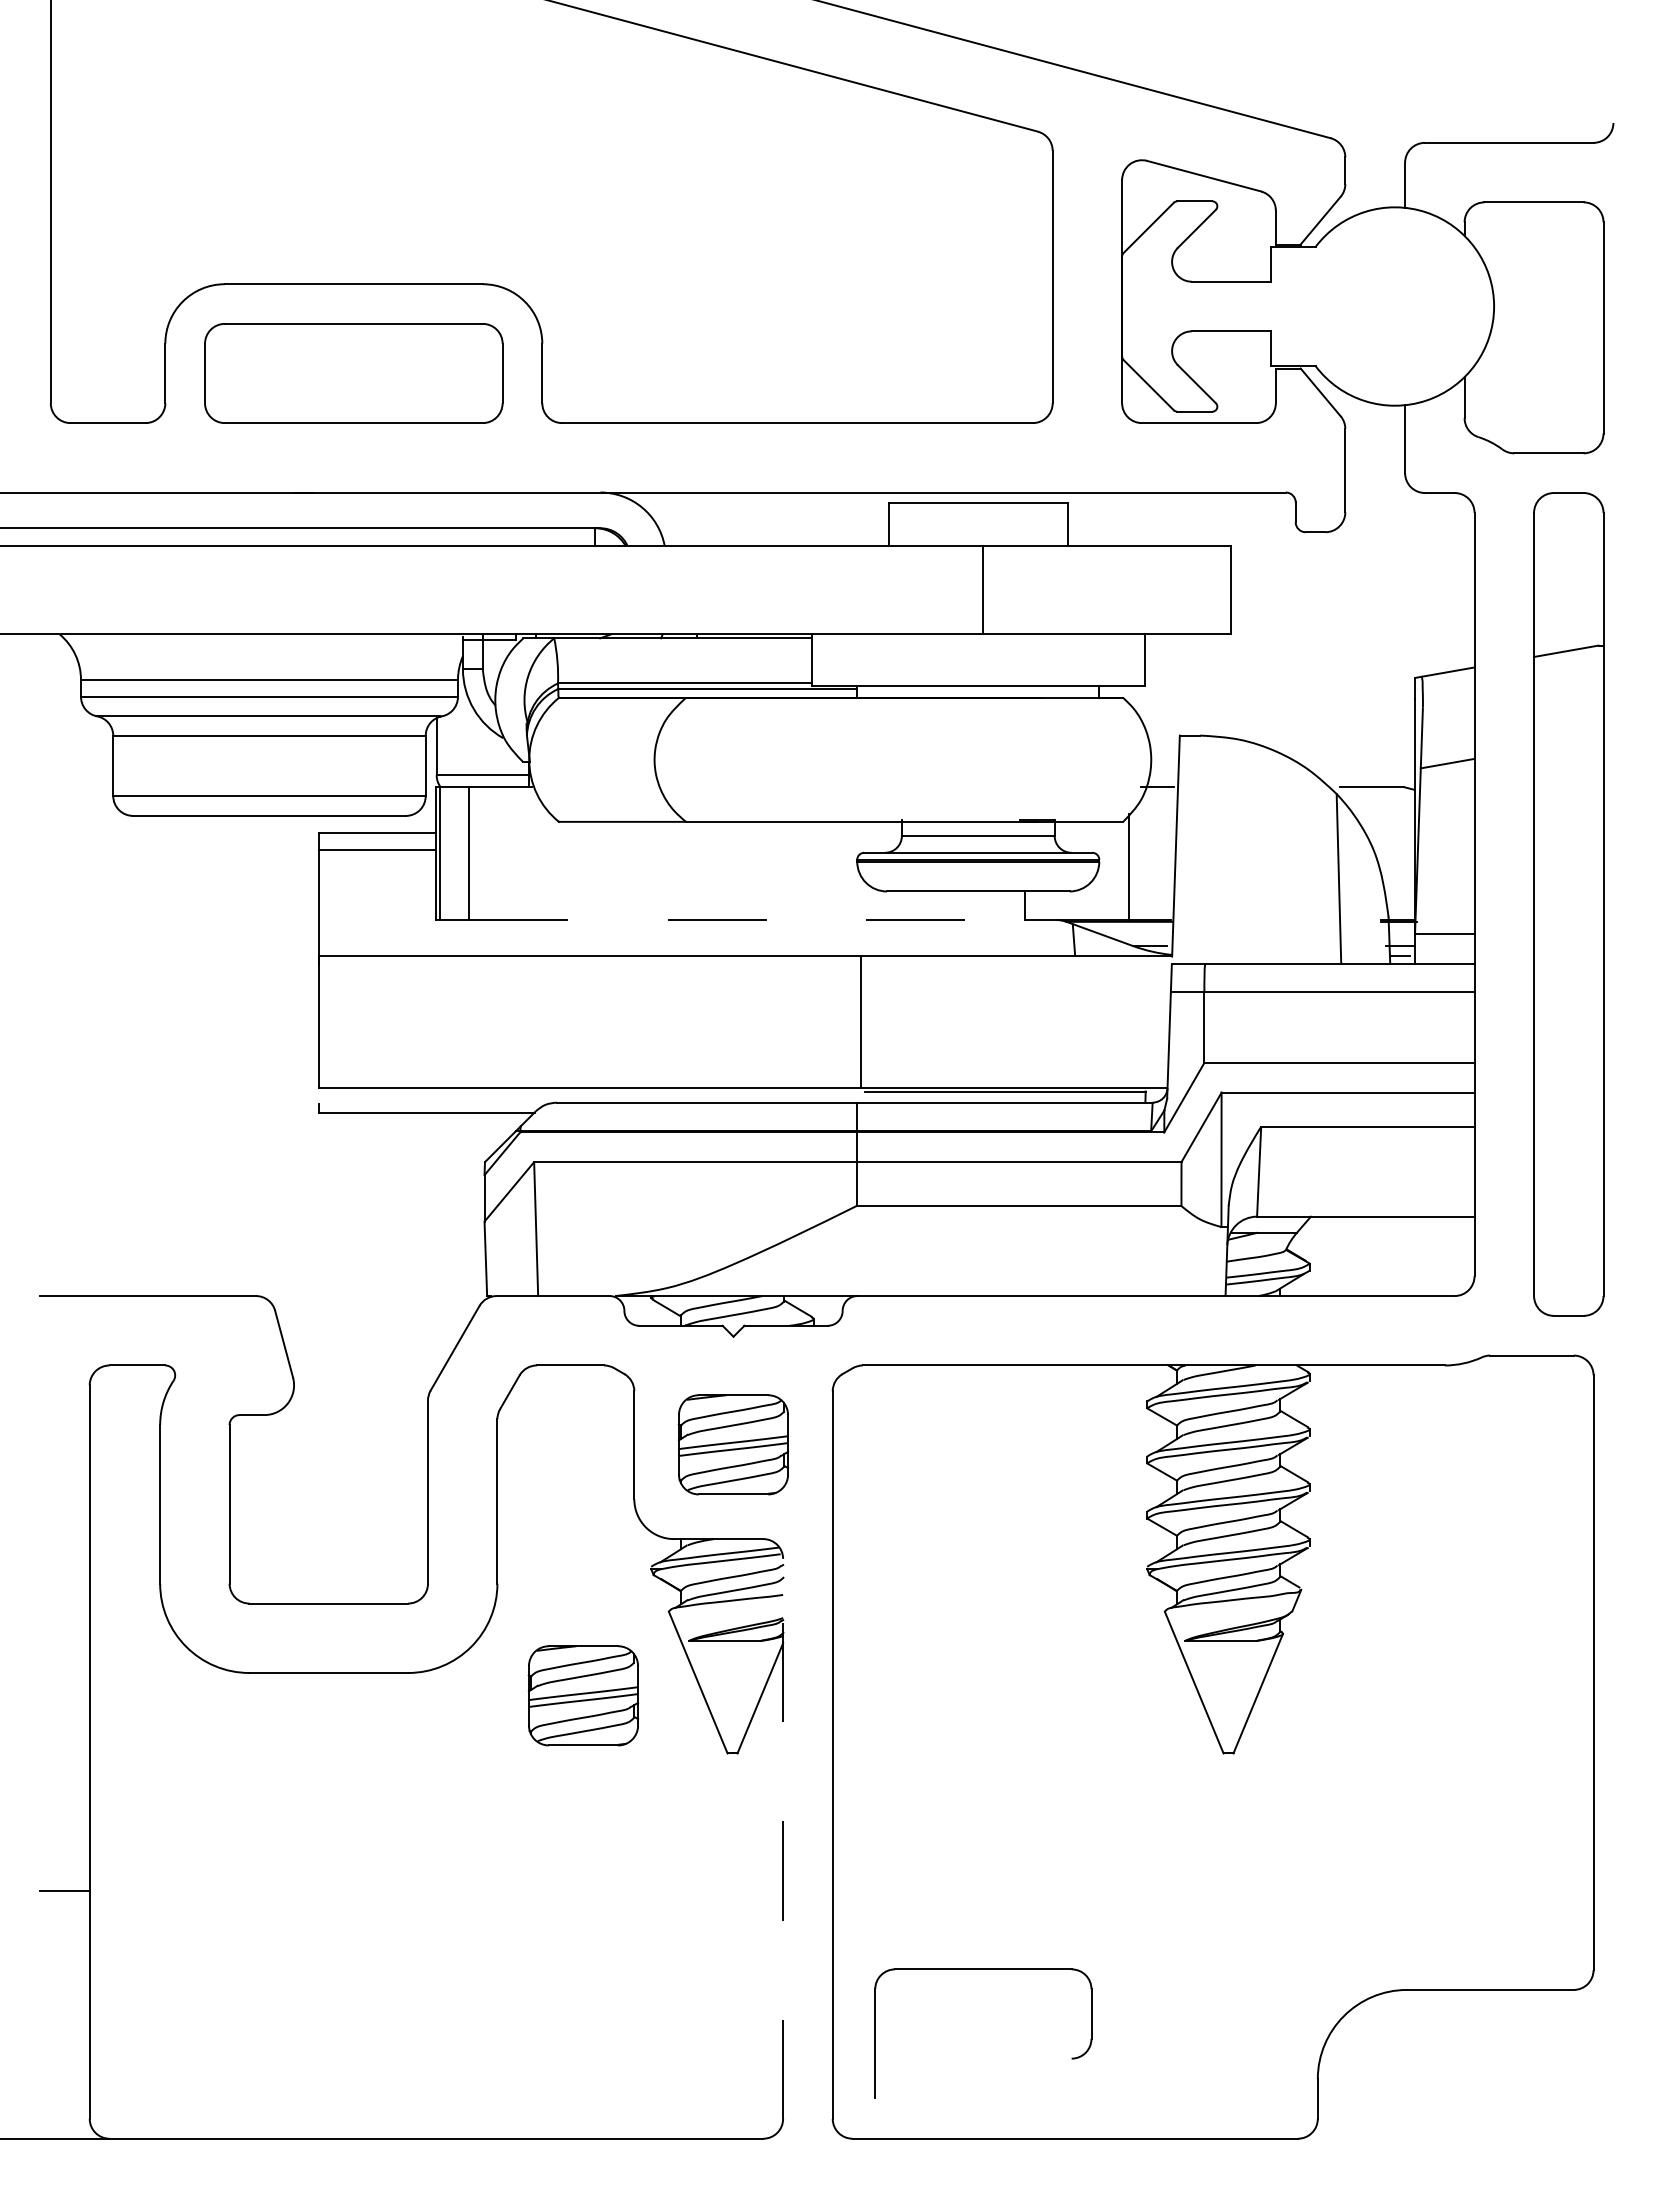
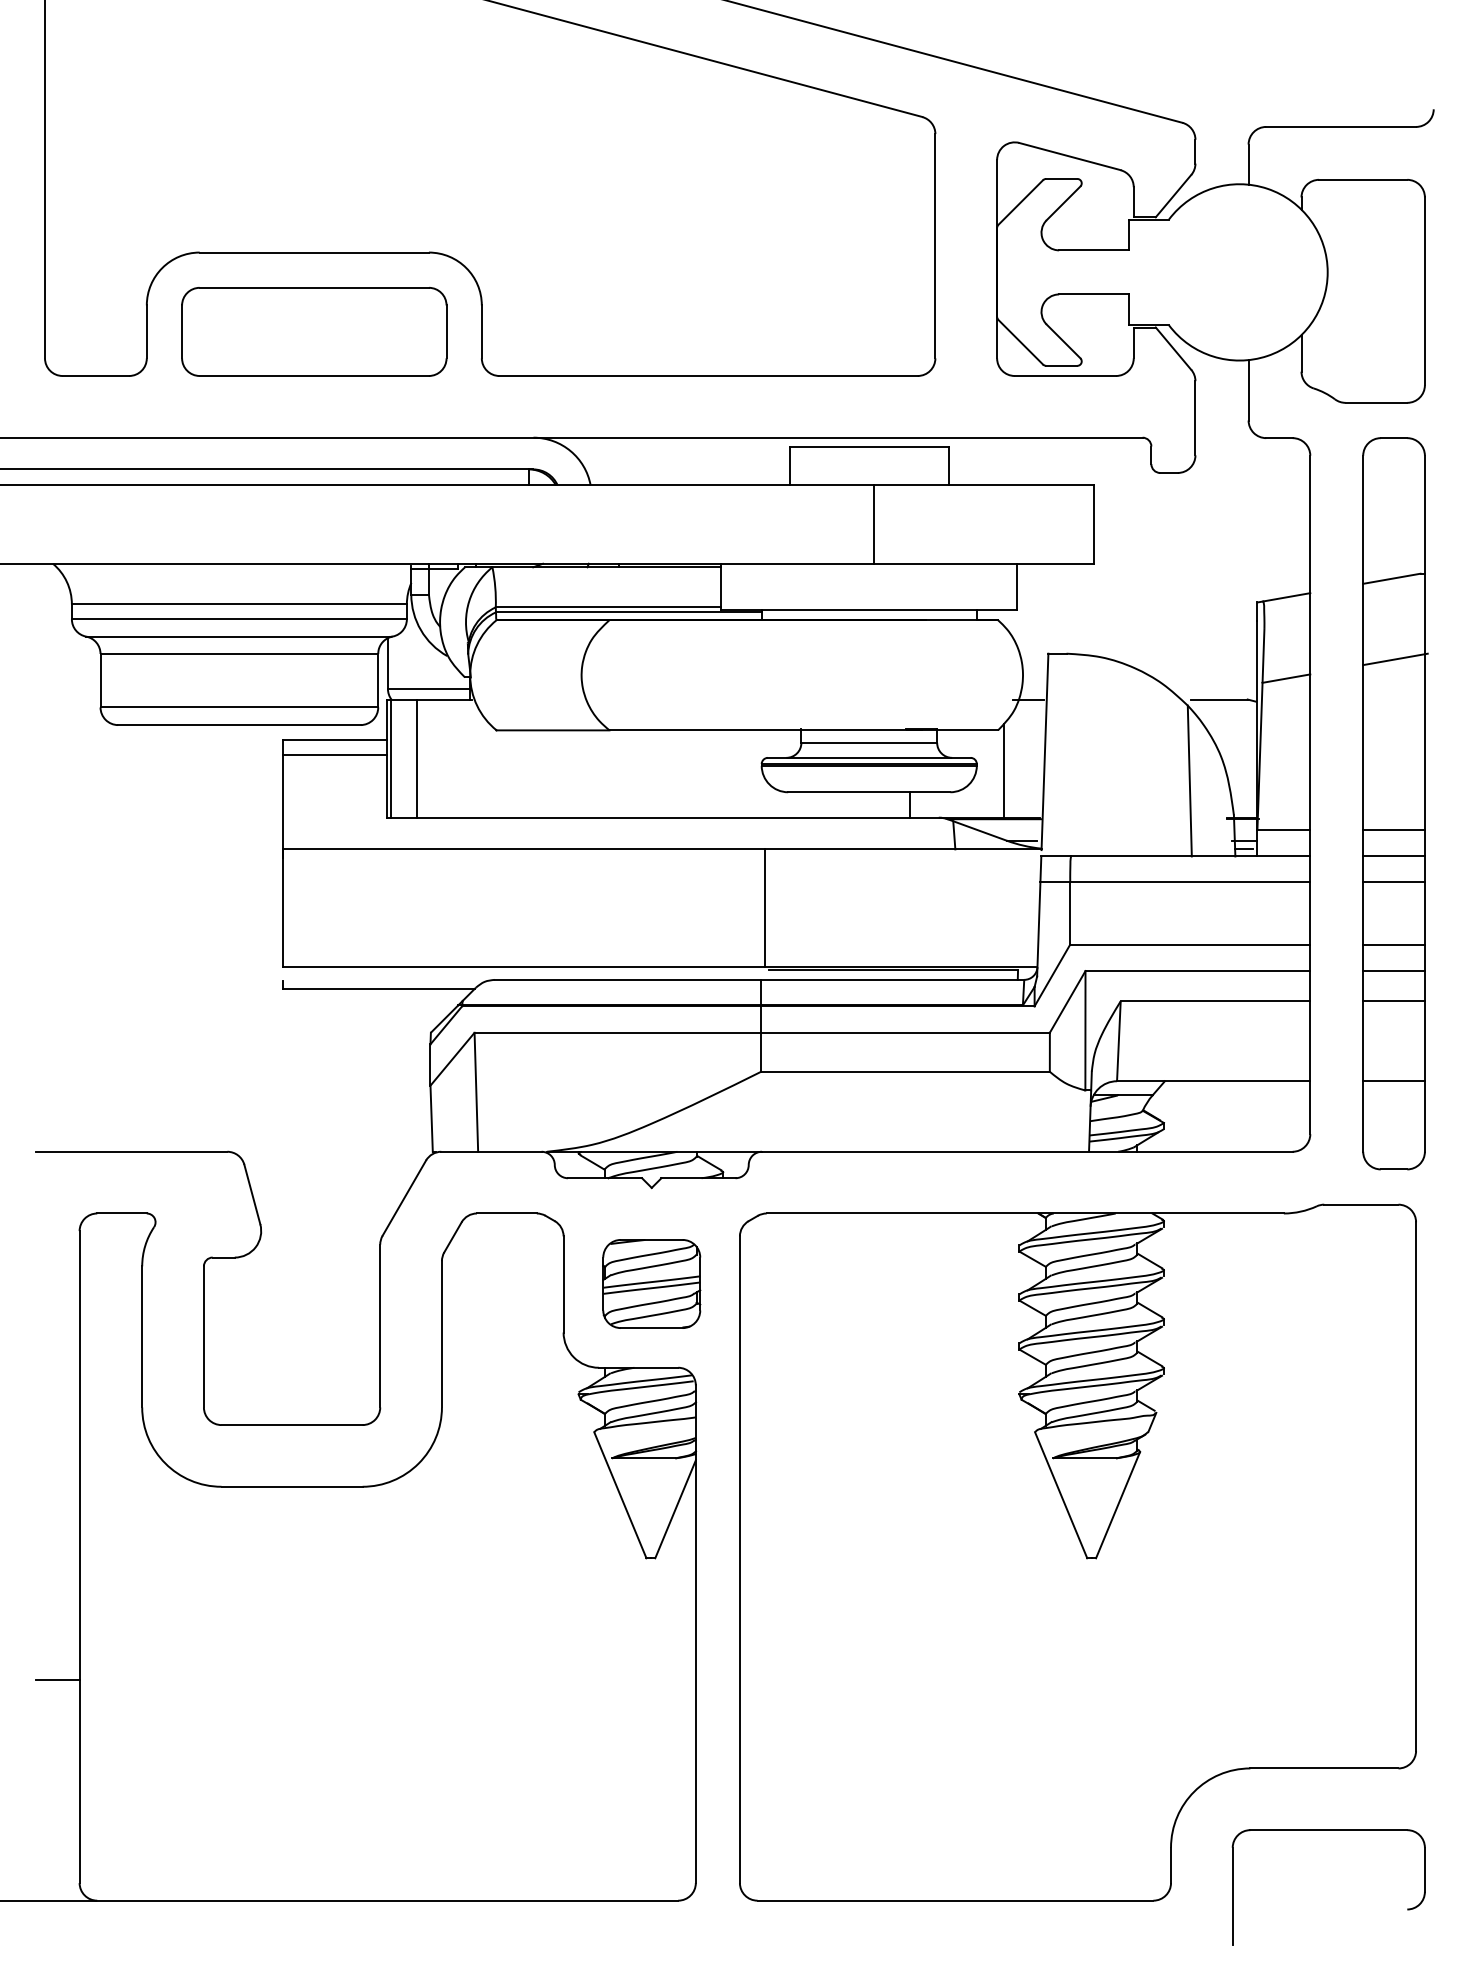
line: (1570, 741) -> (1395, 658), added
line: (746, 920) -> (663, 818), dashed -> solid
line: (1568, 933) -> (1393, 829), added
line: (1568, 963) -> (1393, 856), added
line: (1568, 992) -> (1393, 882), added
line: (1568, 1062) -> (1393, 944), added
line: (1568, 1092) -> (1393, 970), added
line: (1568, 1126) -> (1393, 1001), added
line: (1568, 1216) -> (1393, 1081), added
part: (583, 1695) -> (518, 1506), removed
line: (783, 1838) -> (696, 1633), dashed -> solid
part: (983, 1969) -> (1328, 1830), moved

